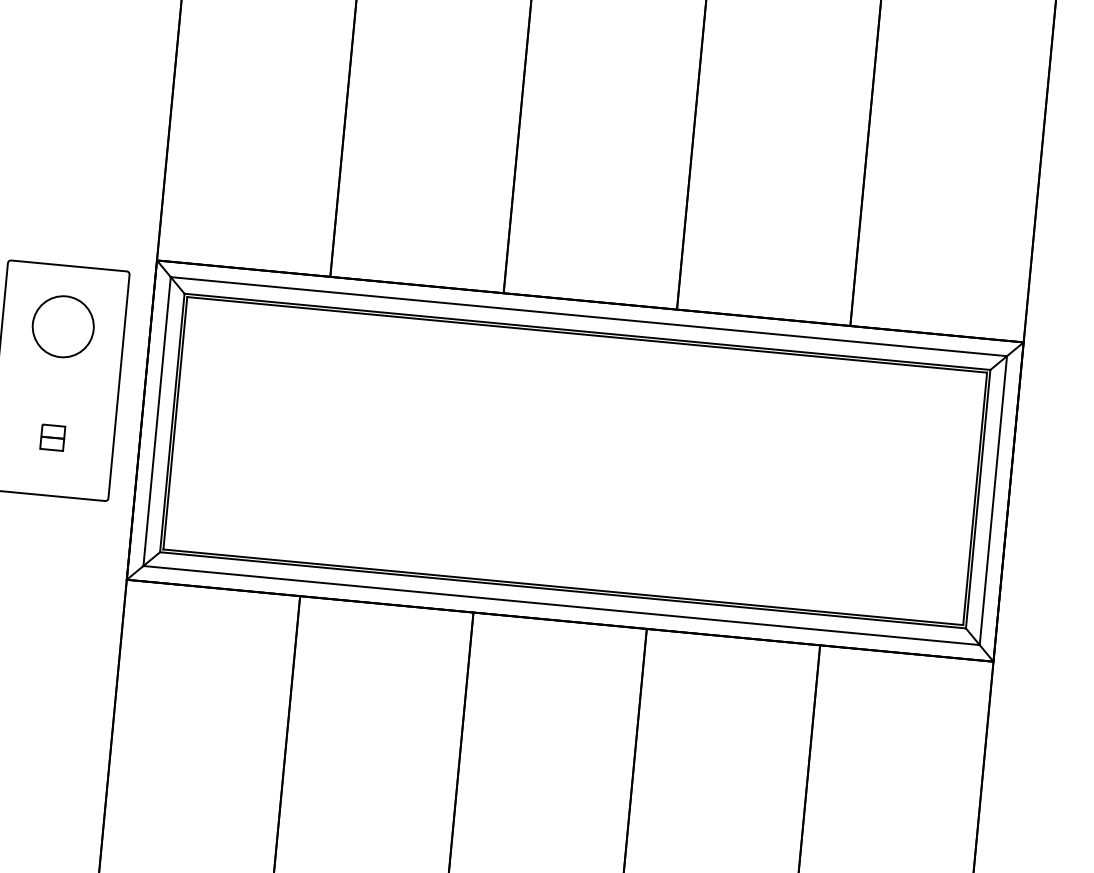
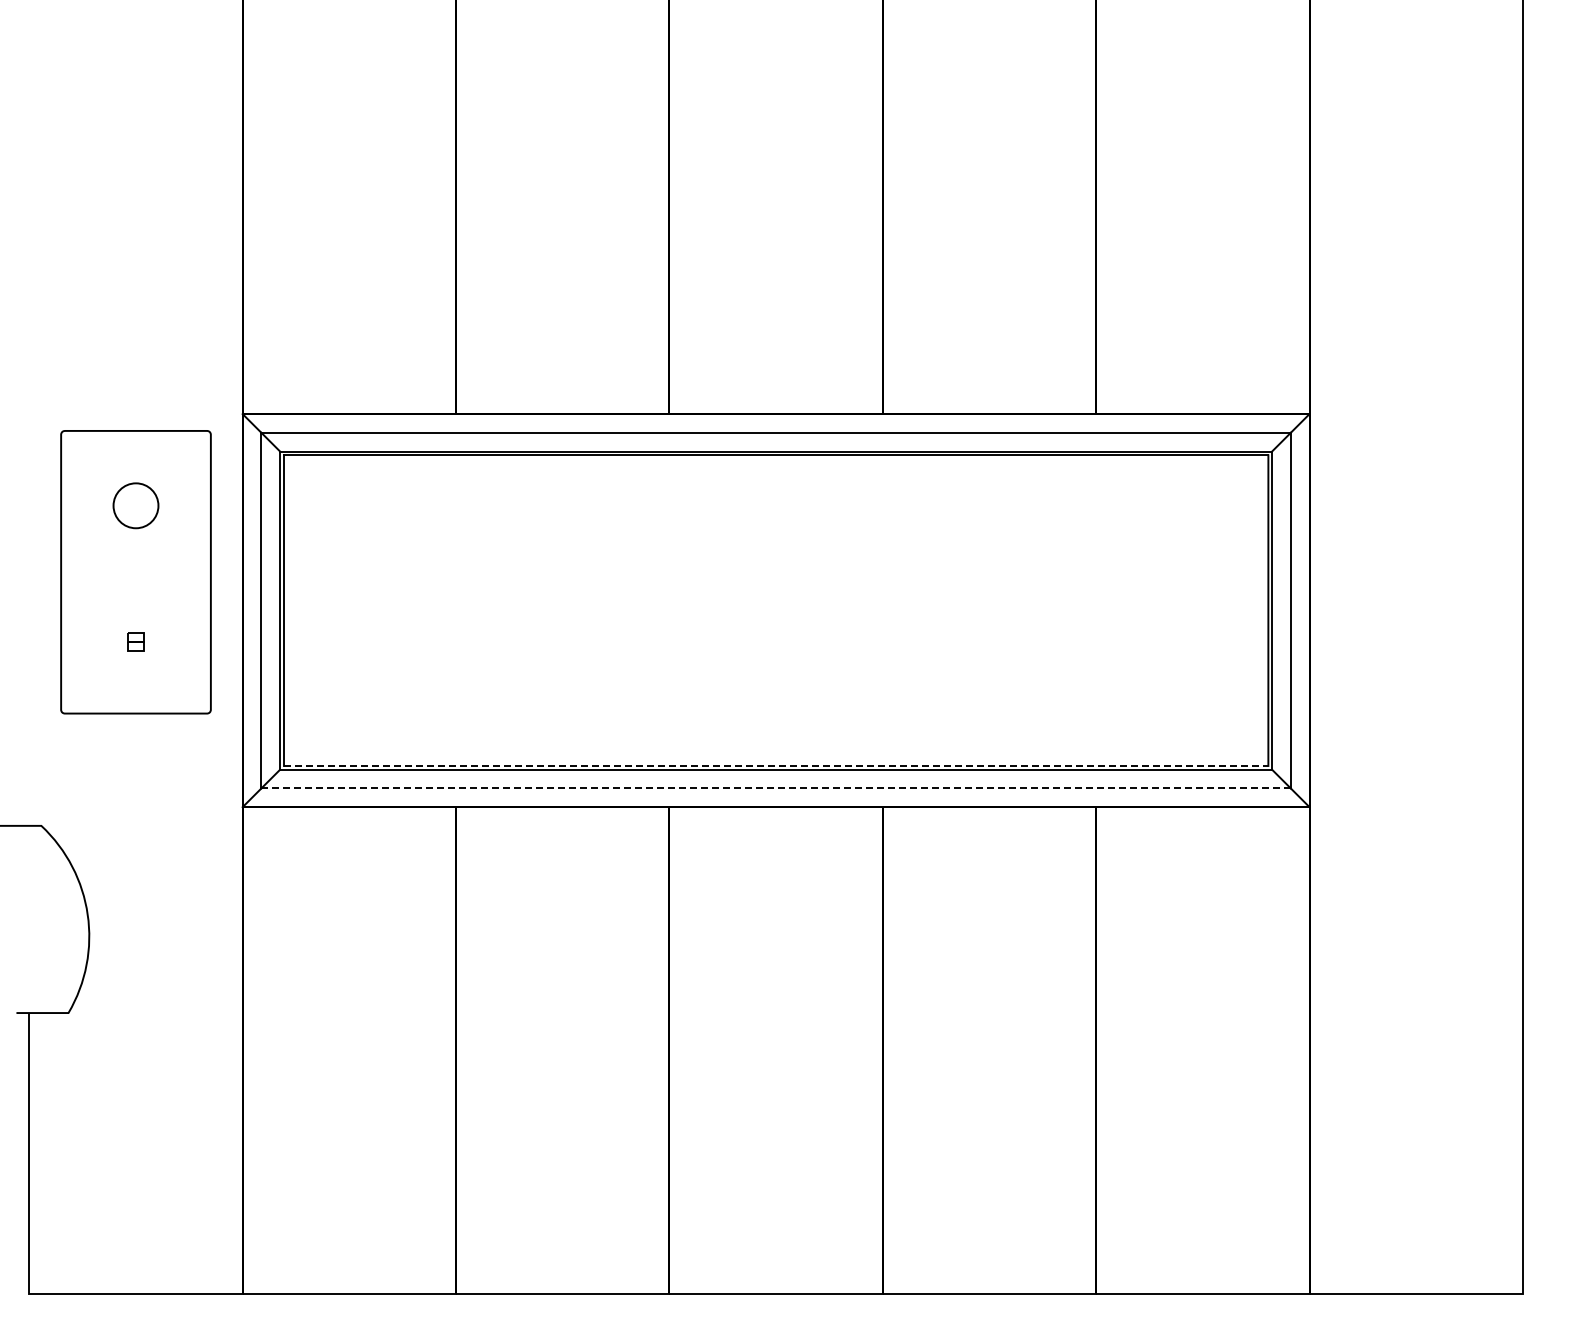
circle: (62, 326) -> (135, 505), size x0.6
part: (52, 436) -> (135, 641), size x0.6
line: (563, 586) -> (776, 765), solid -> dashed
line: (561, 605) -> (776, 788), solid -> dashed

